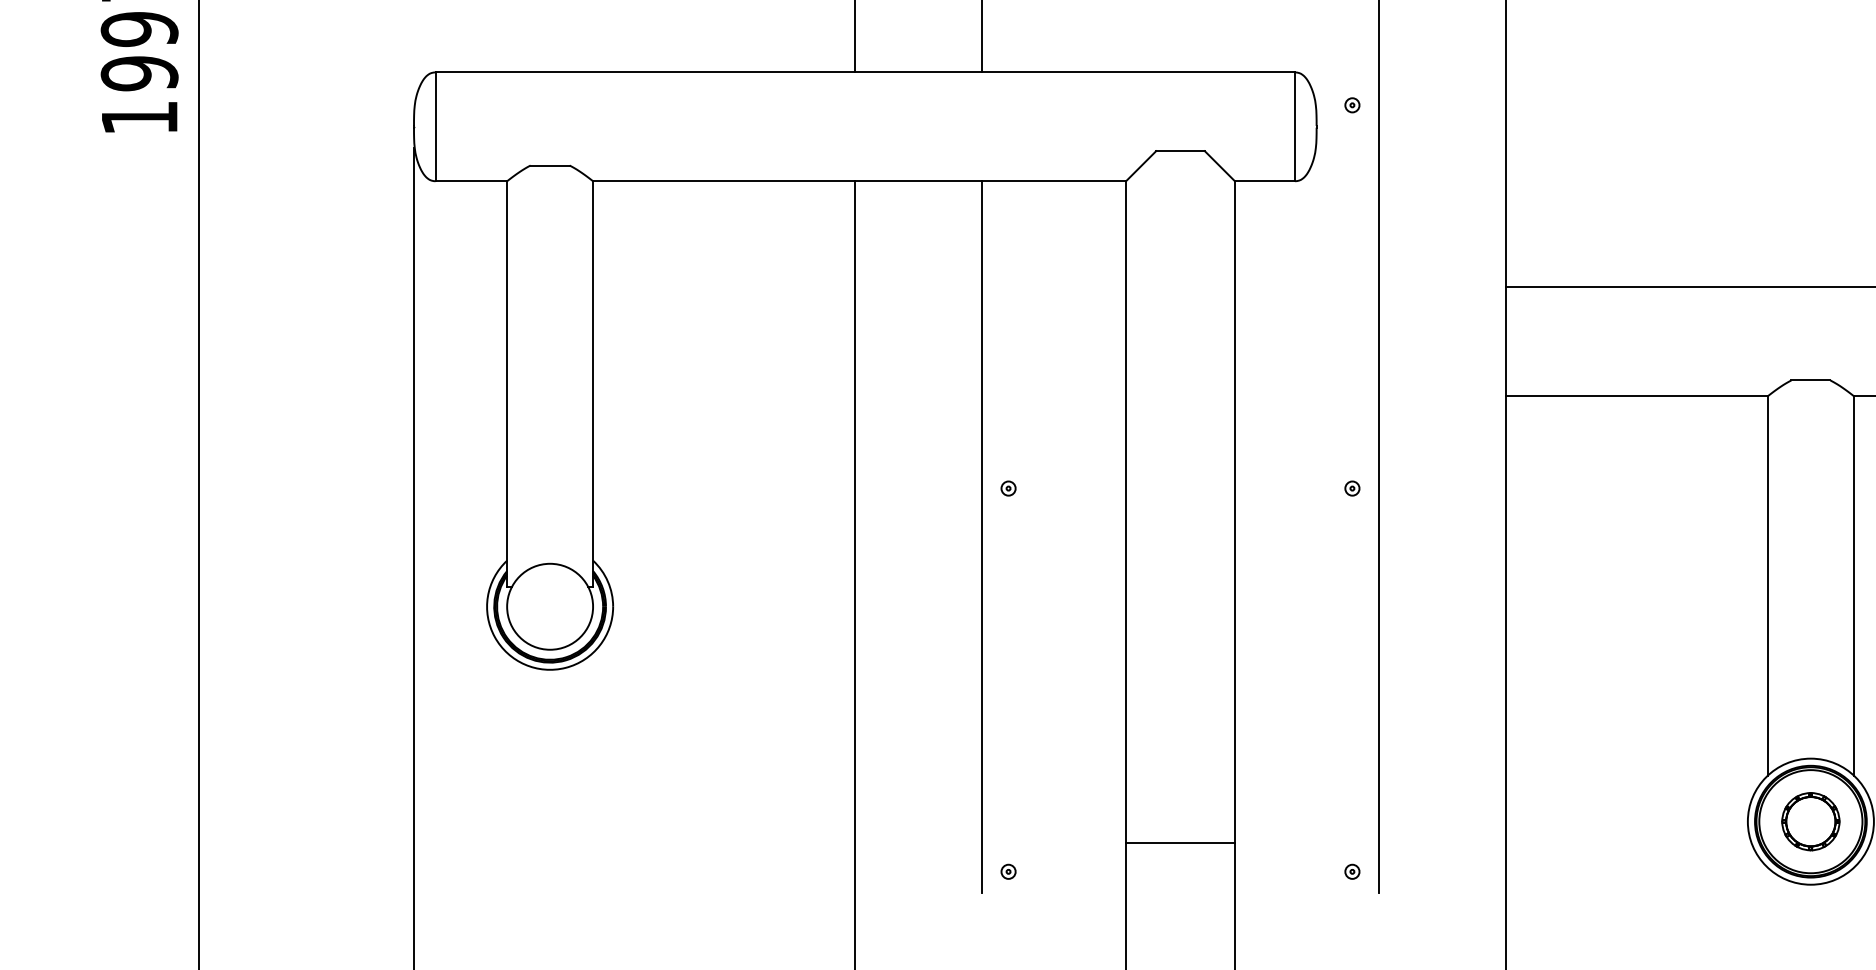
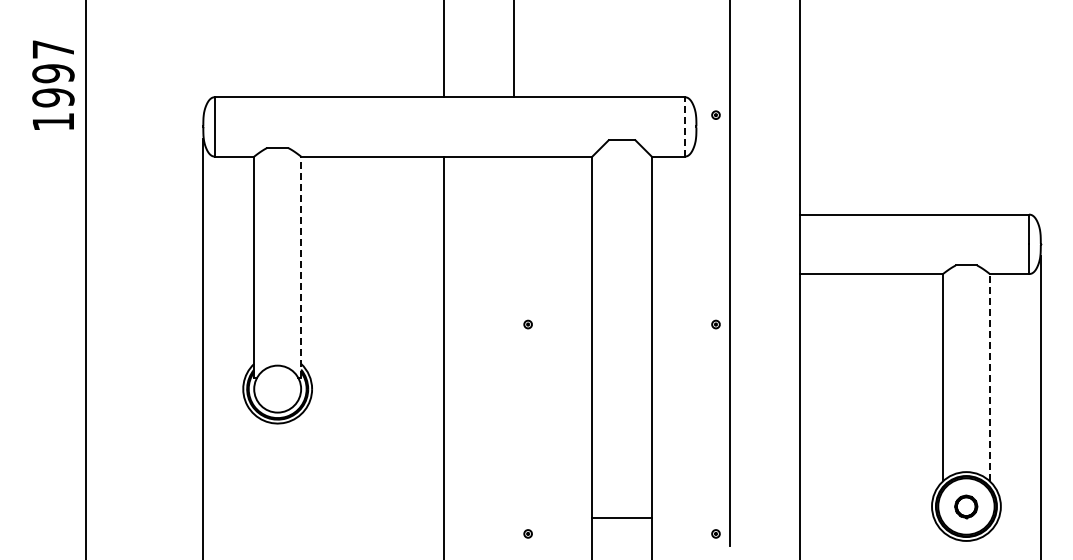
line: (1294, 126) -> (684, 126), solid -> dashed
line: (593, 384) -> (301, 267), solid -> dashed
line: (981, 536) -> (513, 350), removed
line: (1853, 585) -> (989, 377), solid -> dashed
part: (1809, 821) -> (965, 506), size x0.7

